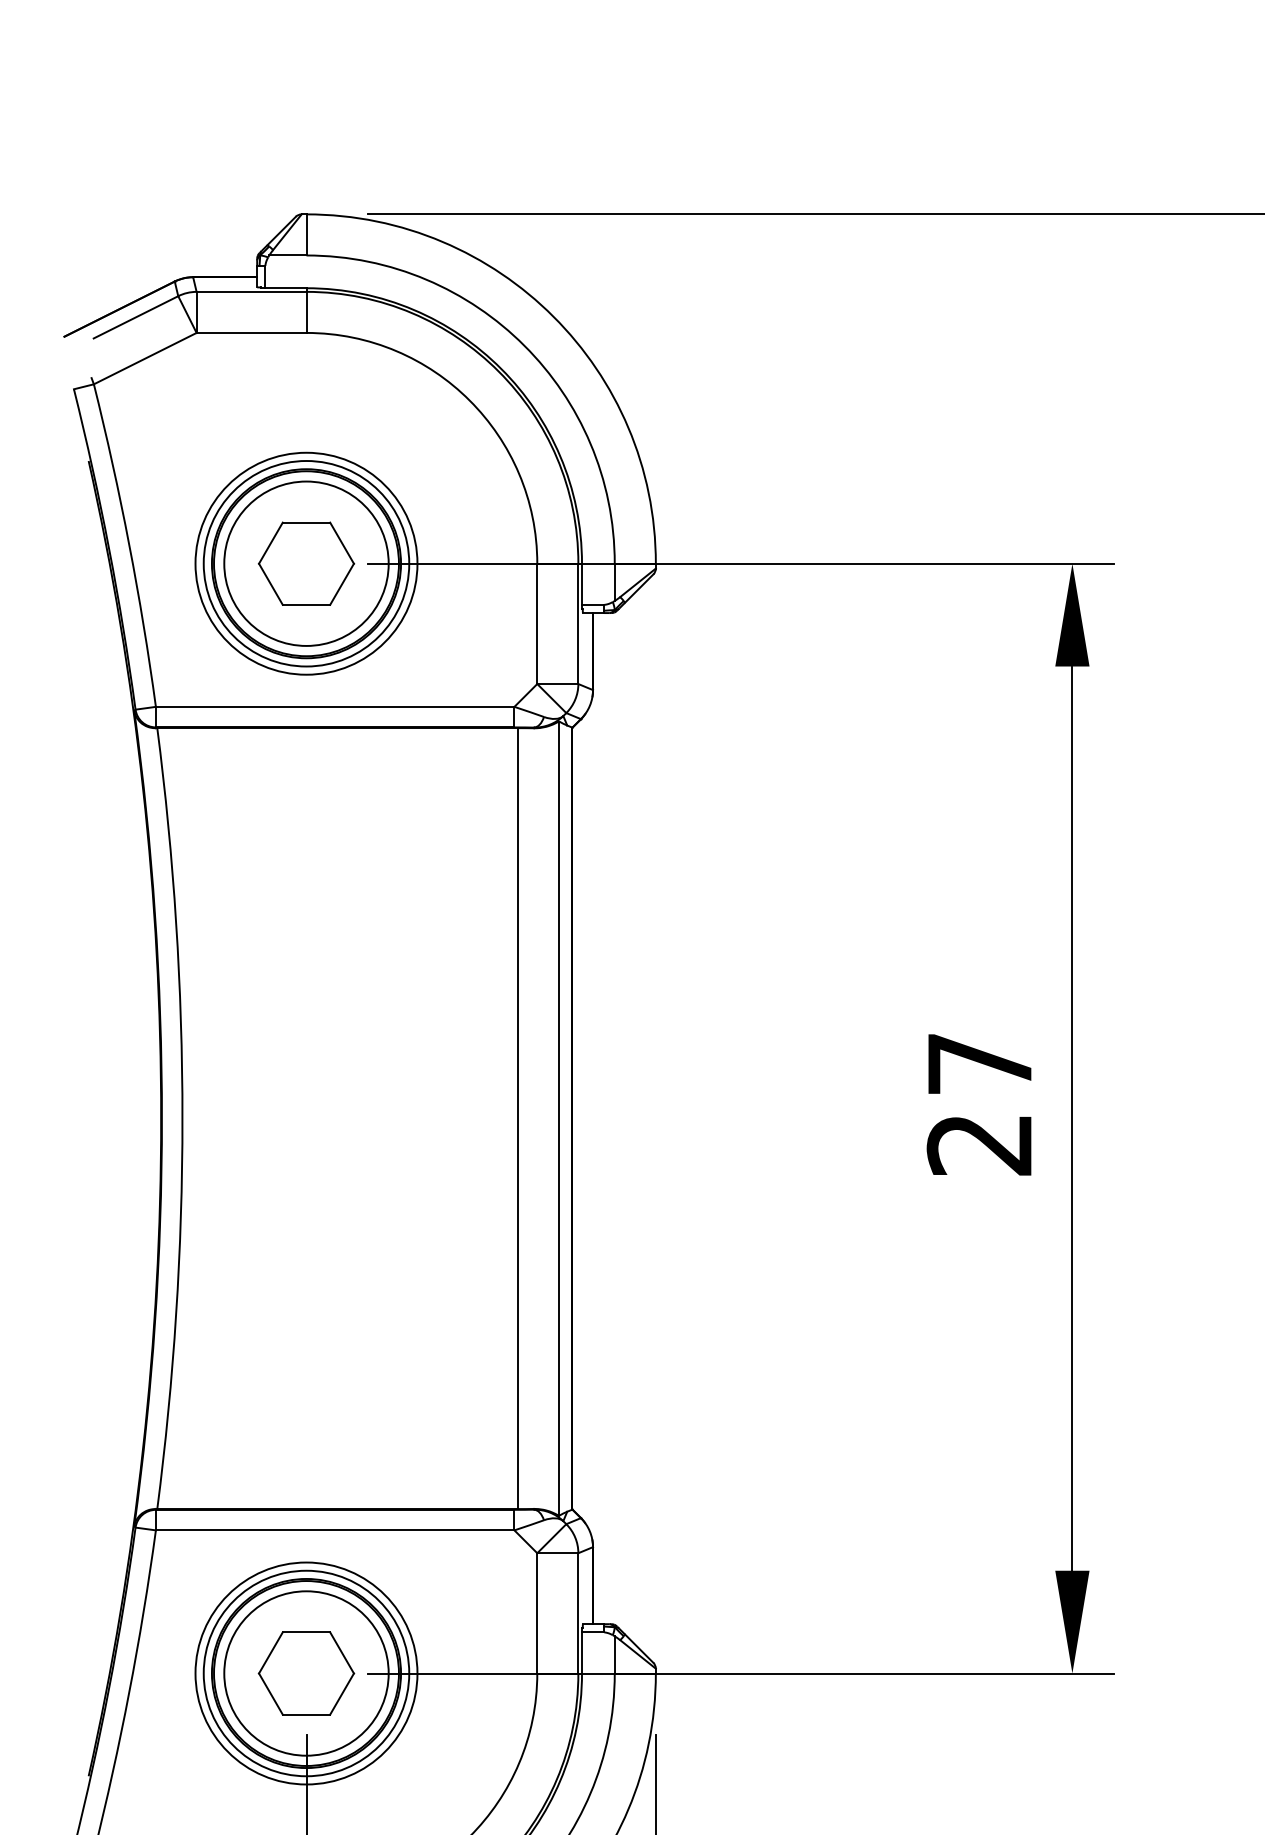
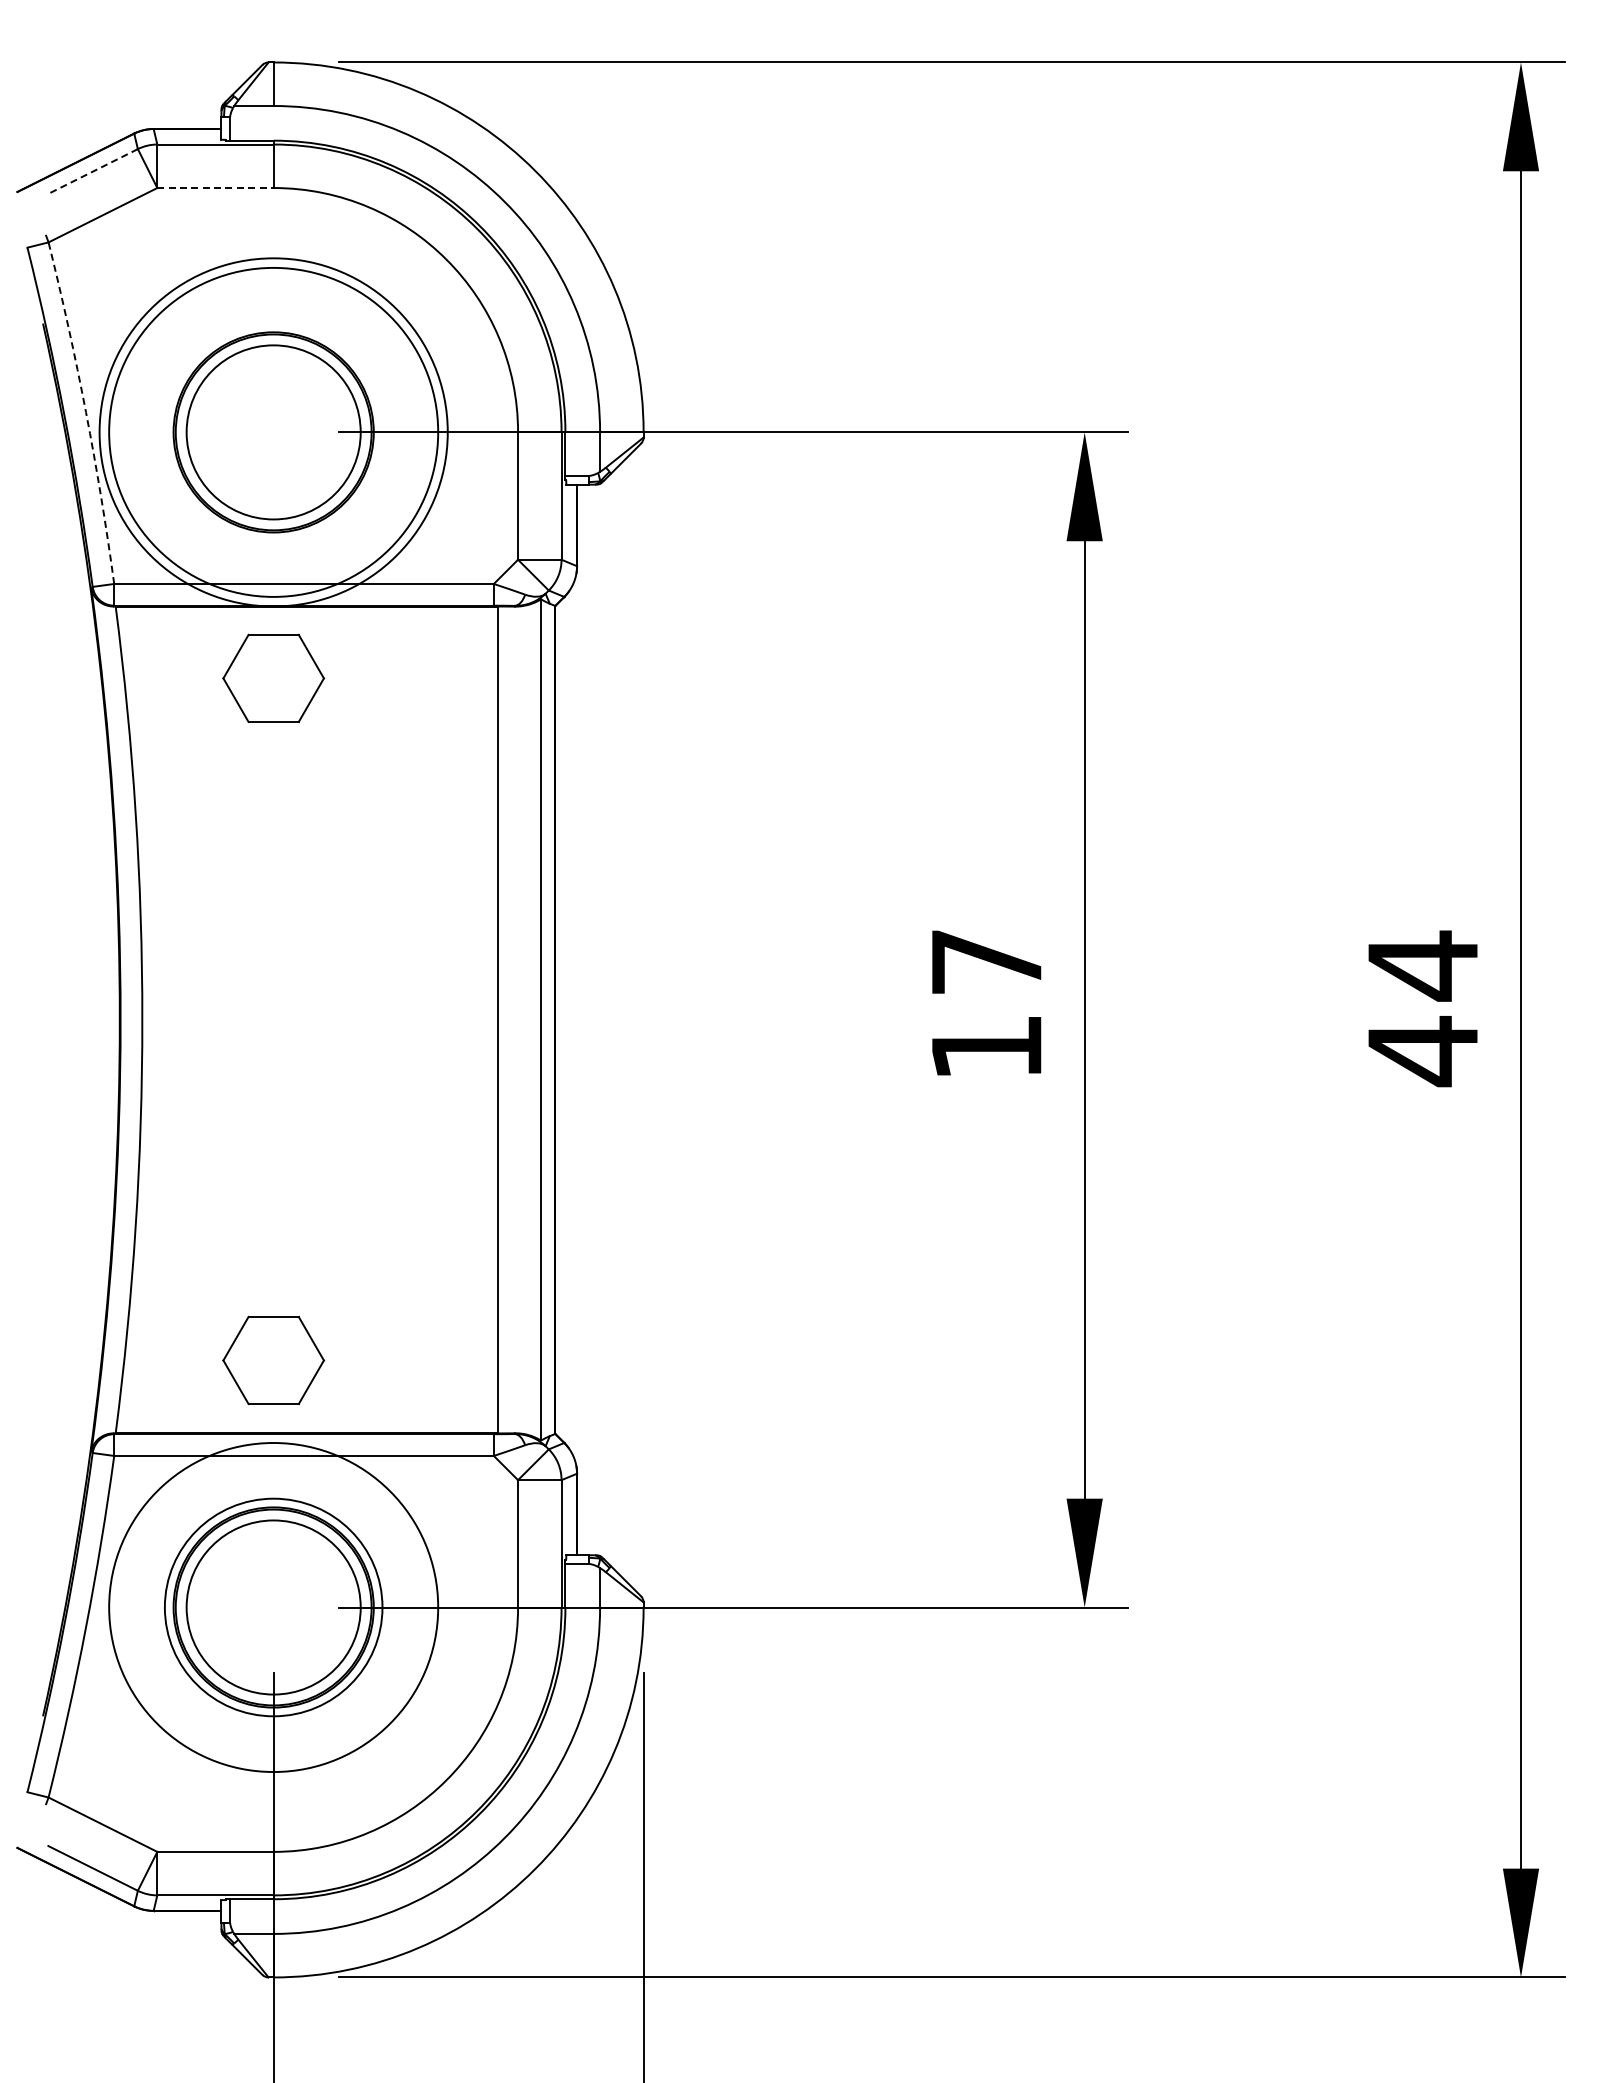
line: (135, 317) -> (92, 171), solid -> dashed
line: (252, 333) -> (216, 188), solid -> dashed
arc: (129, 544) -> (86, 412), solid -> dashed
circle: (306, 562) -> (273, 431), size x1.4
part: (306, 562) -> (273, 677), moved
circle: (306, 563) -> (273, 432), size x1.6
text: (978, 1145) -> (985, 1048), 27 -> 17
circle: (306, 1673) -> (273, 1607), size x1.4
part: (306, 1673) -> (273, 1360), moved

